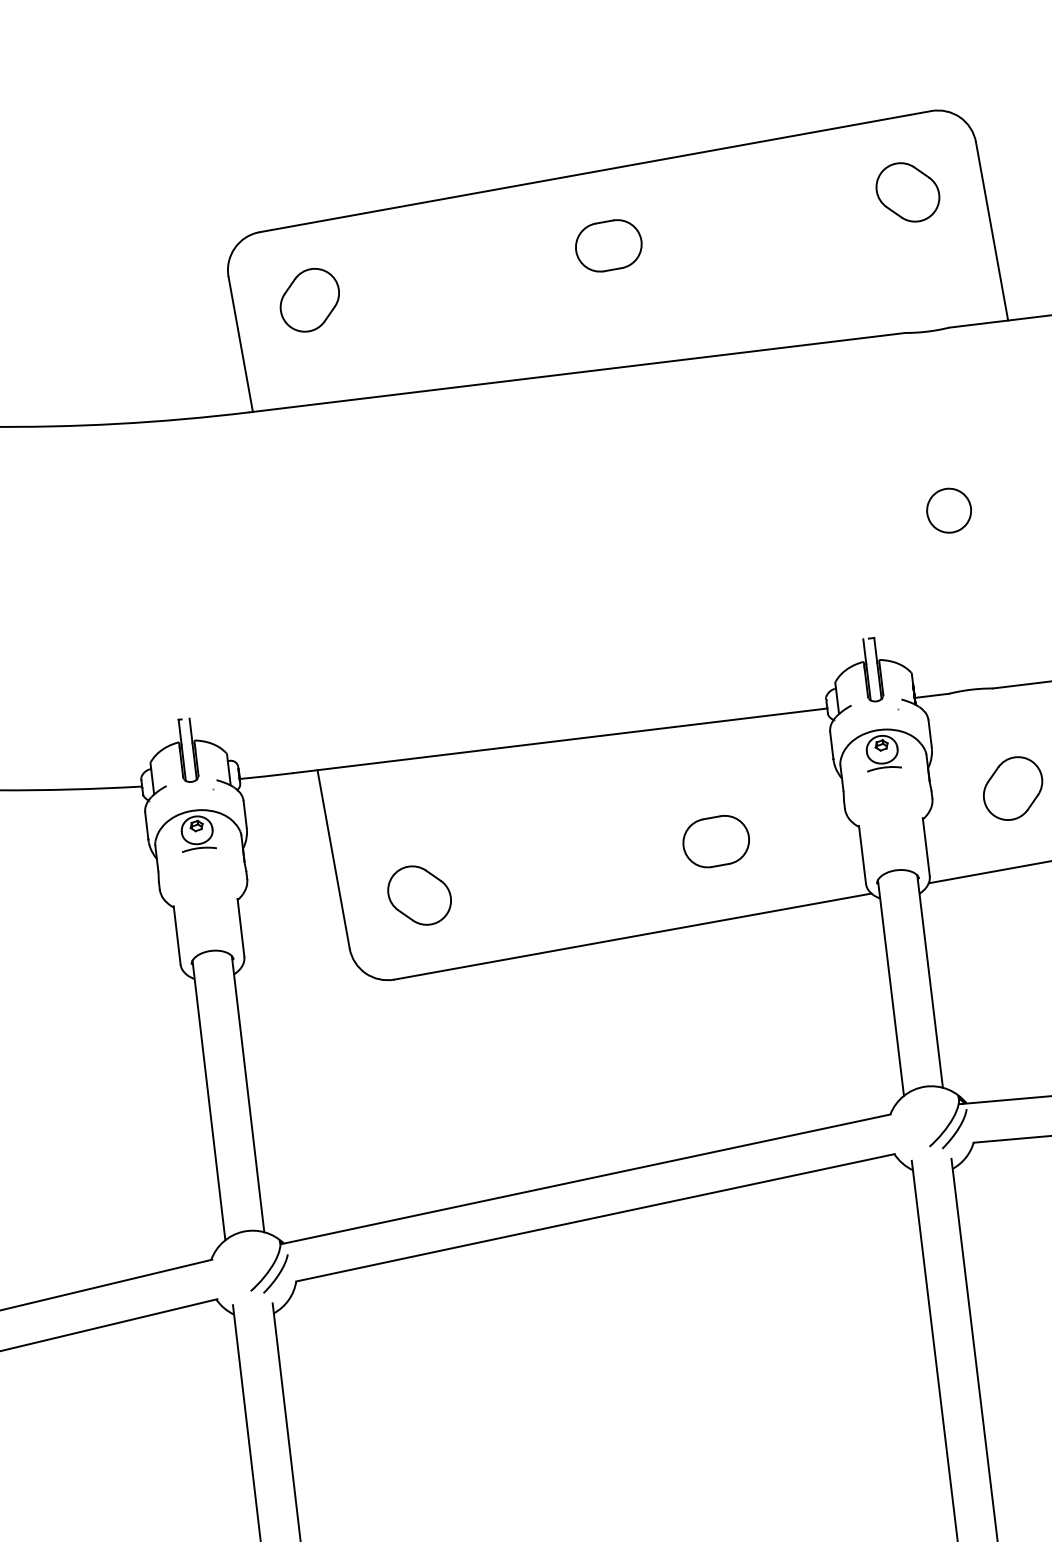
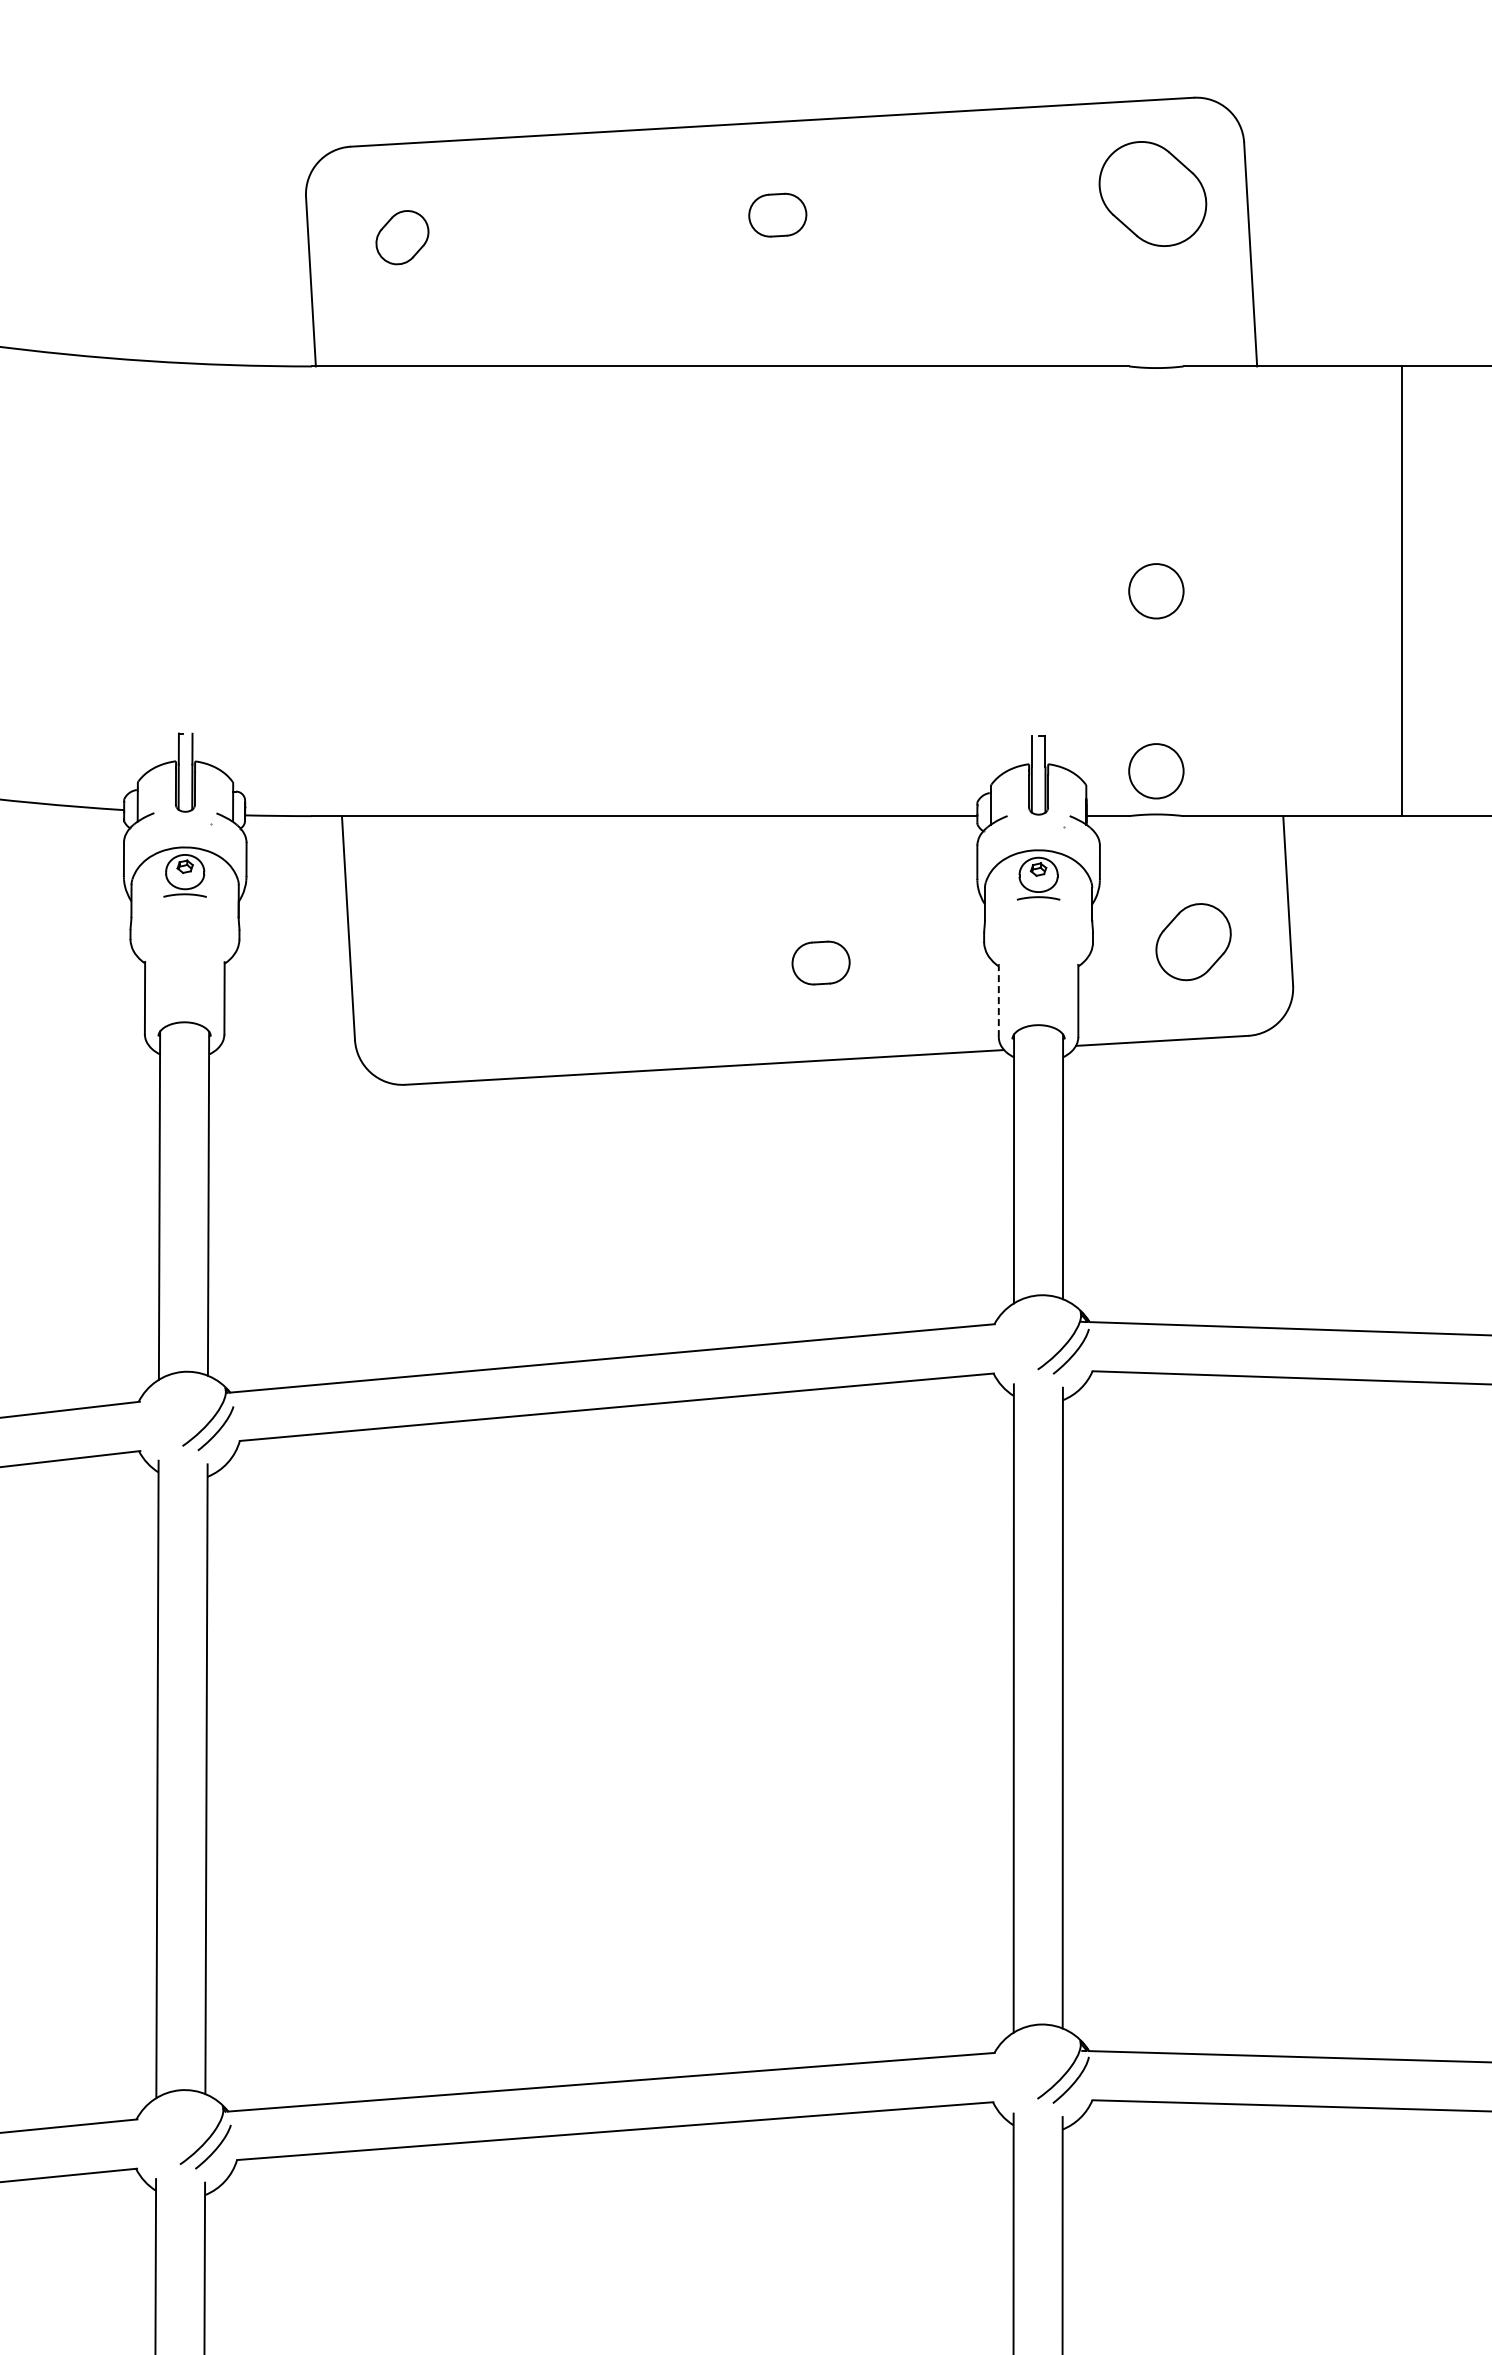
part: (908, 192) -> (1153, 194), size x1.4
part: (608, 245) -> (777, 214), size x0.7
part: (309, 300) -> (402, 237), size x0.7
part: (966, 655) -> (1156, 771), added
part: (715, 841) -> (820, 962), size x0.7
line: (862, 855) -> (998, 1001), solid -> dashed
part: (419, 895) -> (448, 985), removed

